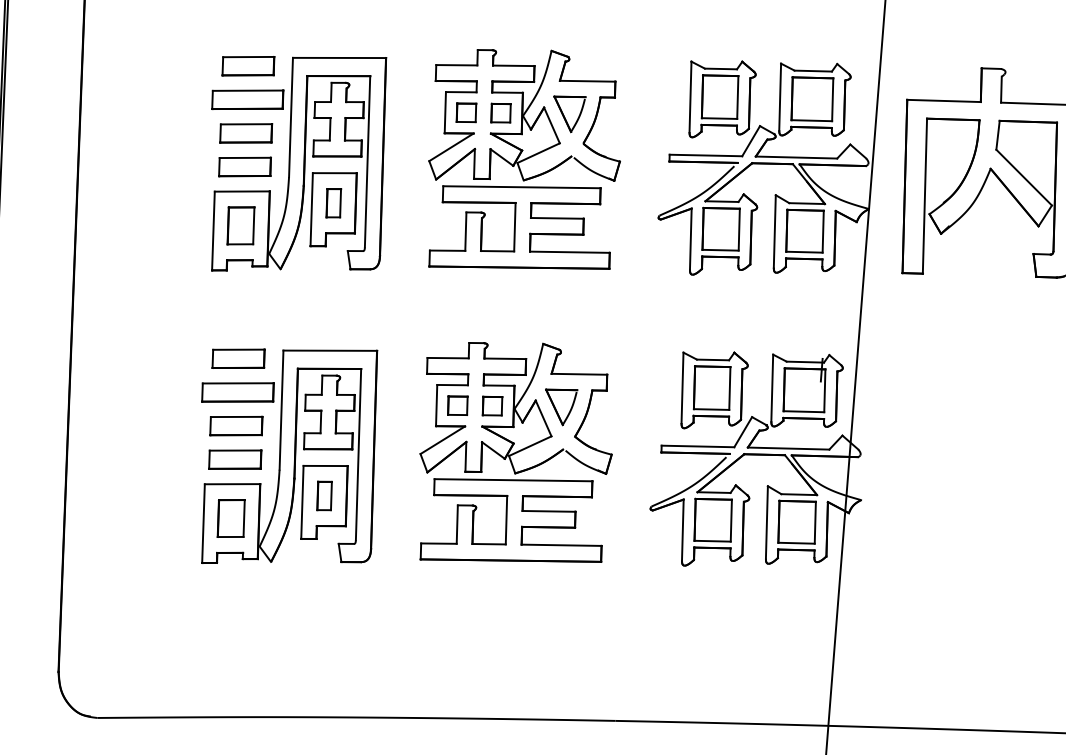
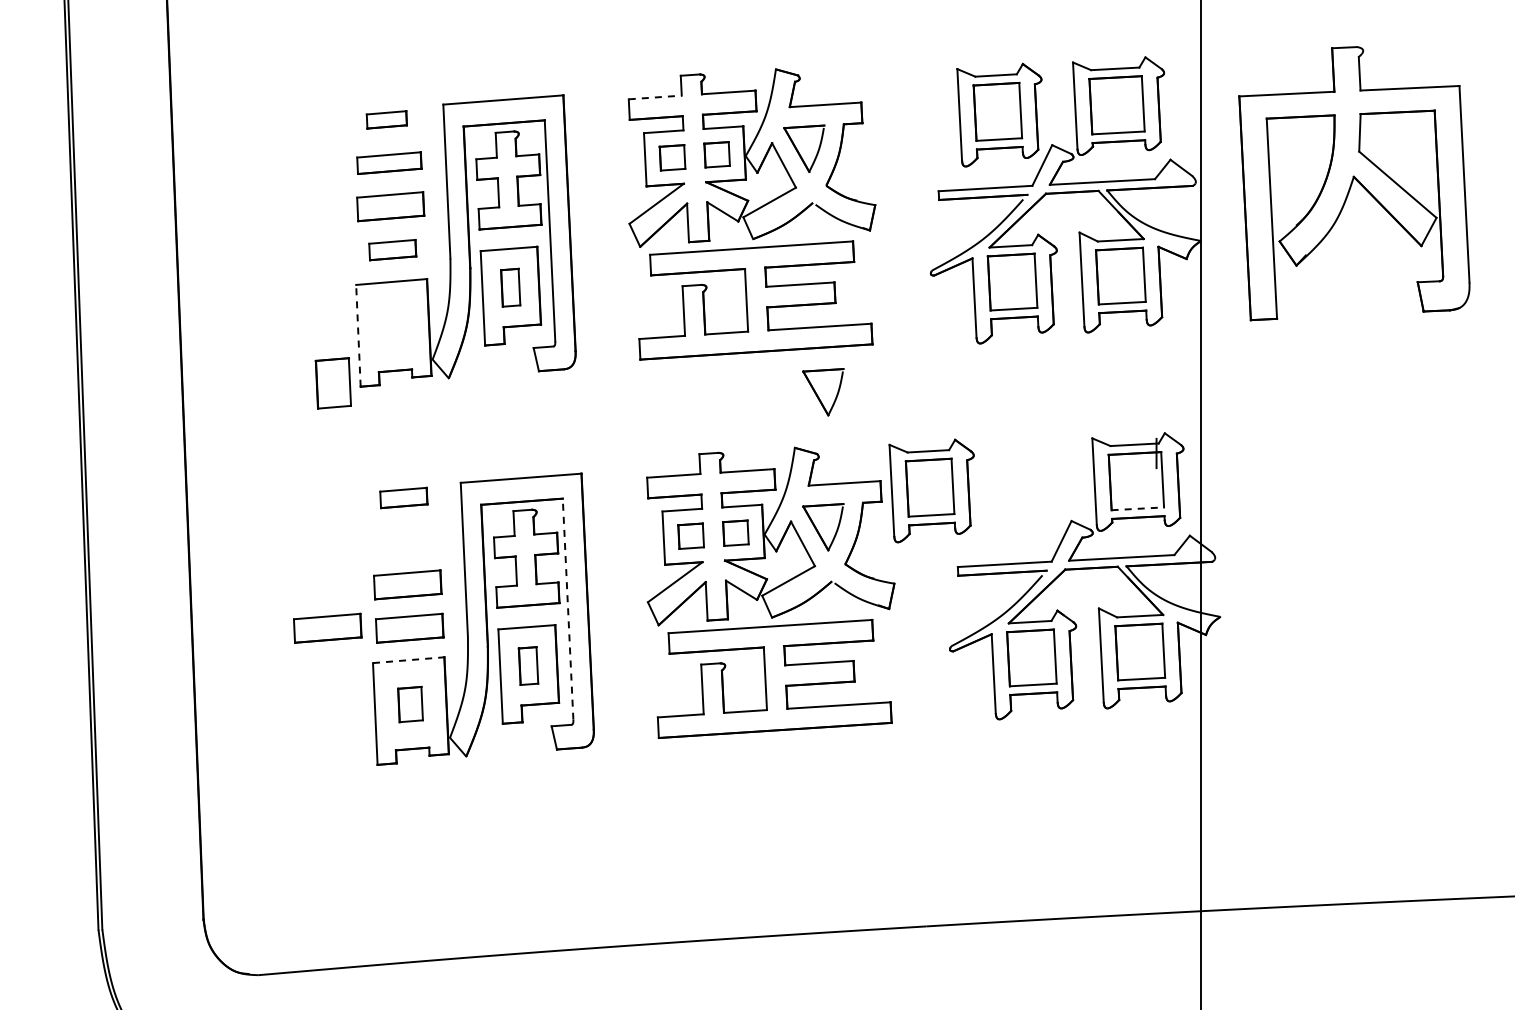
part: (248, 65) -> (386, 119), size x0.6
line: (456, 65) -> (655, 97), solid -> dashed
part: (247, 99) -> (389, 162), size x0.7
part: (244, 166) -> (392, 249), size x0.7
part: (240, 225) -> (332, 383), moved
line: (213, 230) -> (358, 335), solid -> dashed
part: (568, 302) -> (823, 392), added
part: (238, 358) -> (403, 497), size x0.7
part: (713, 390) -> (931, 490), moved
part: (238, 392) -> (406, 541), removed
line: (804, 411) -> (1138, 508), solid -> dashed
part: (171, 454) -> (327, 627), added
line: (358, 454) -> (568, 609), solid -> dashed
line: (232, 484) -> (408, 660), solid -> dashed
part: (231, 518) -> (410, 704), size x0.7

